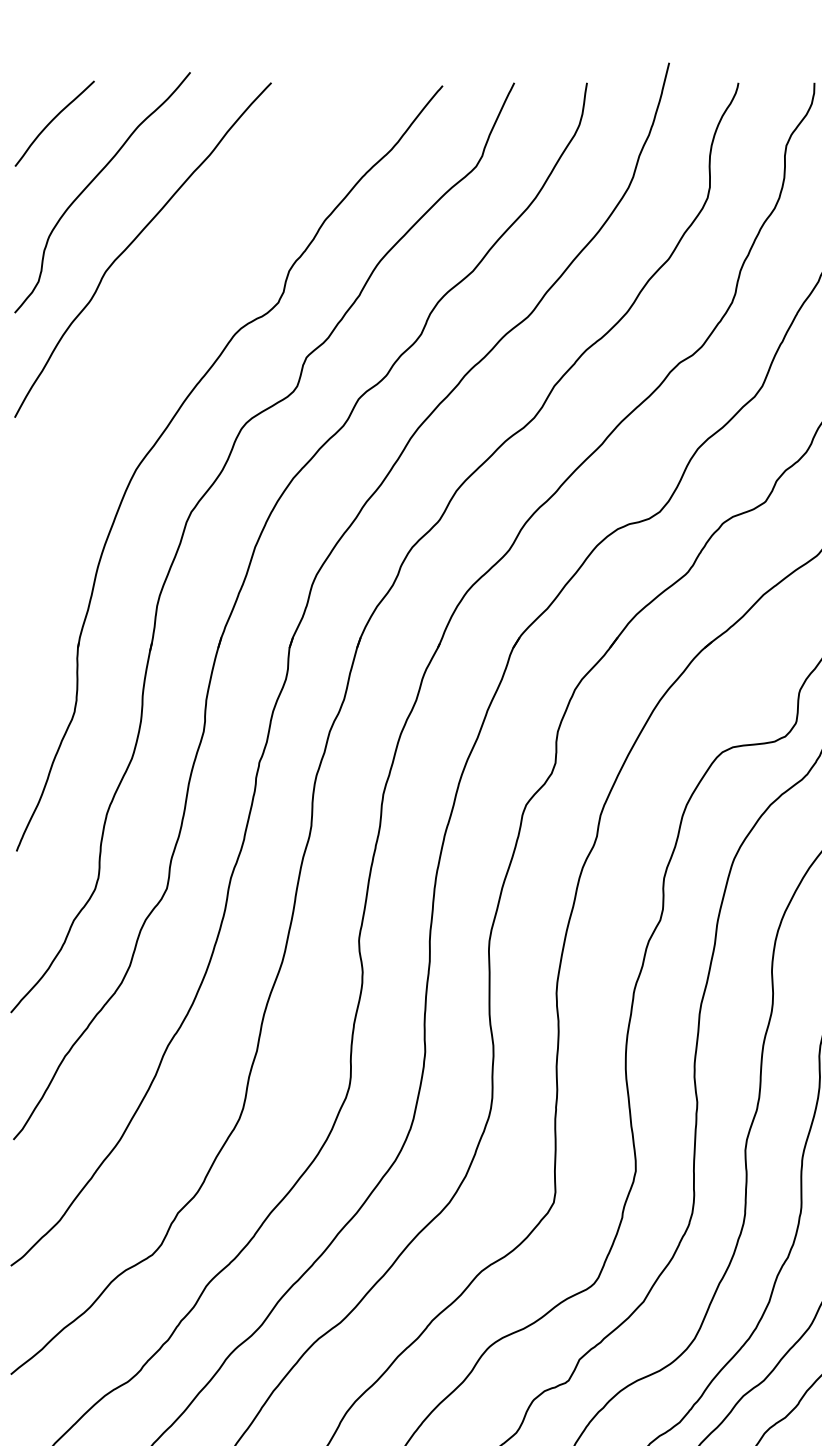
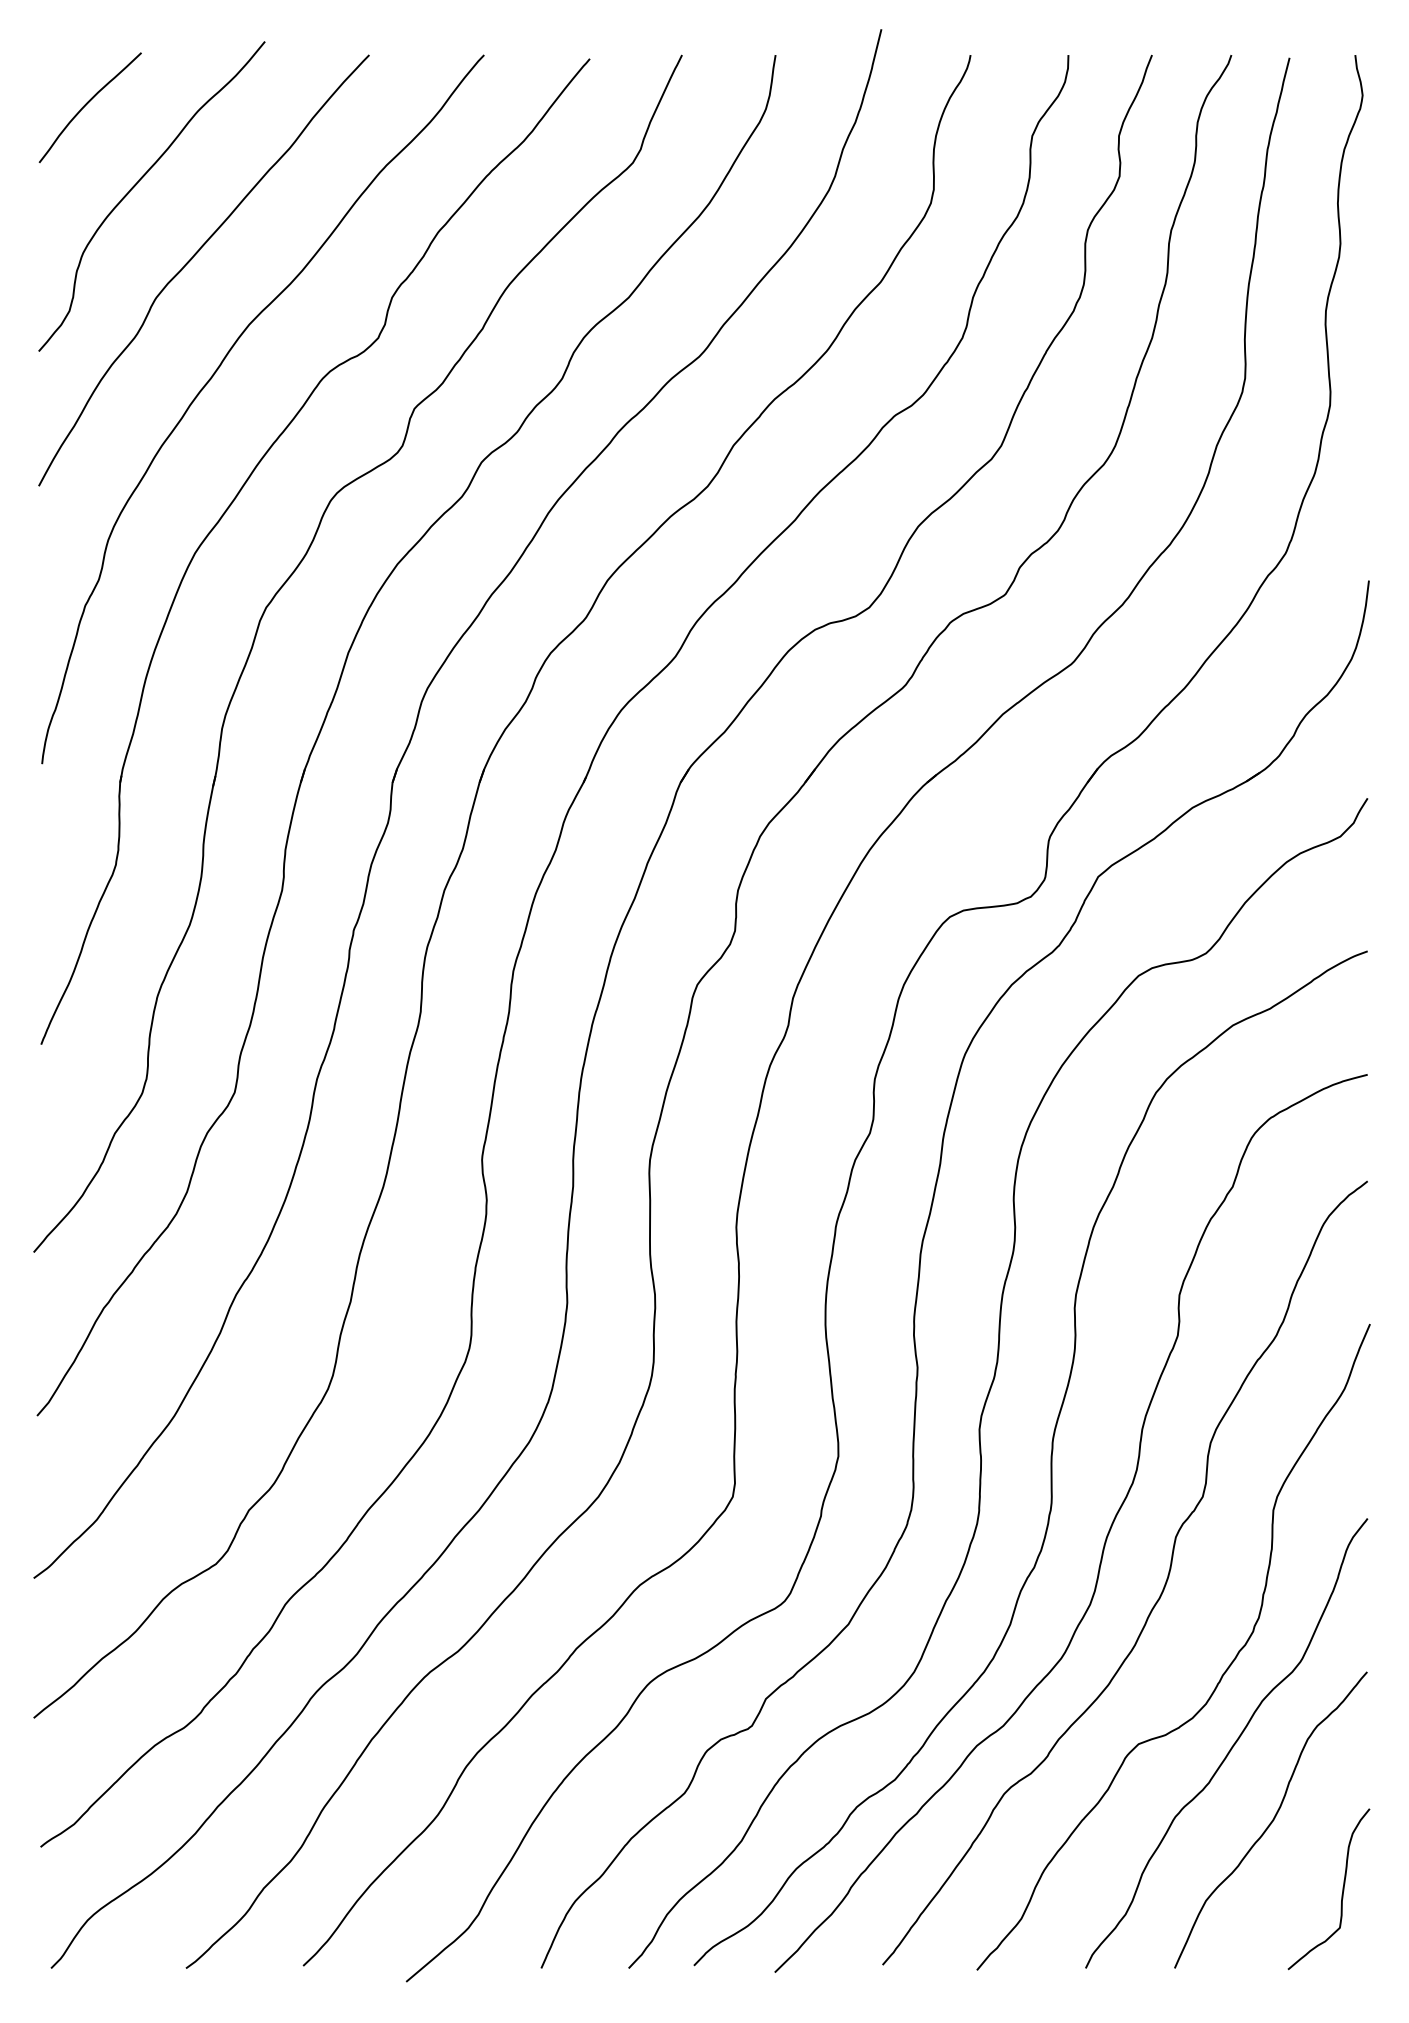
curve: (151, 331) -> (214, 375), added

